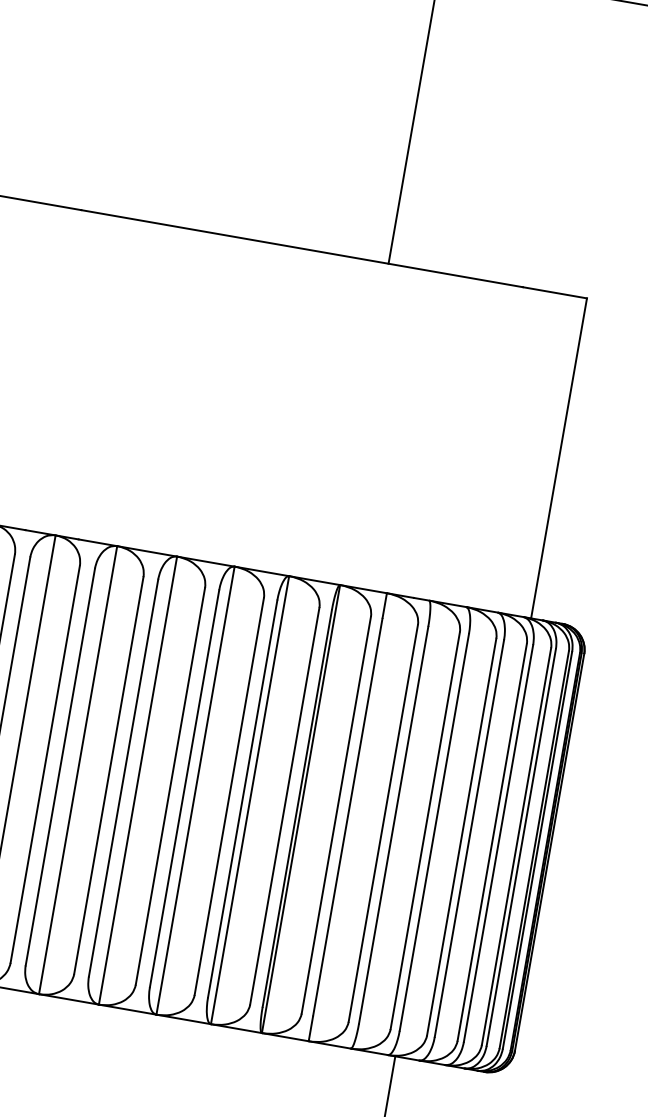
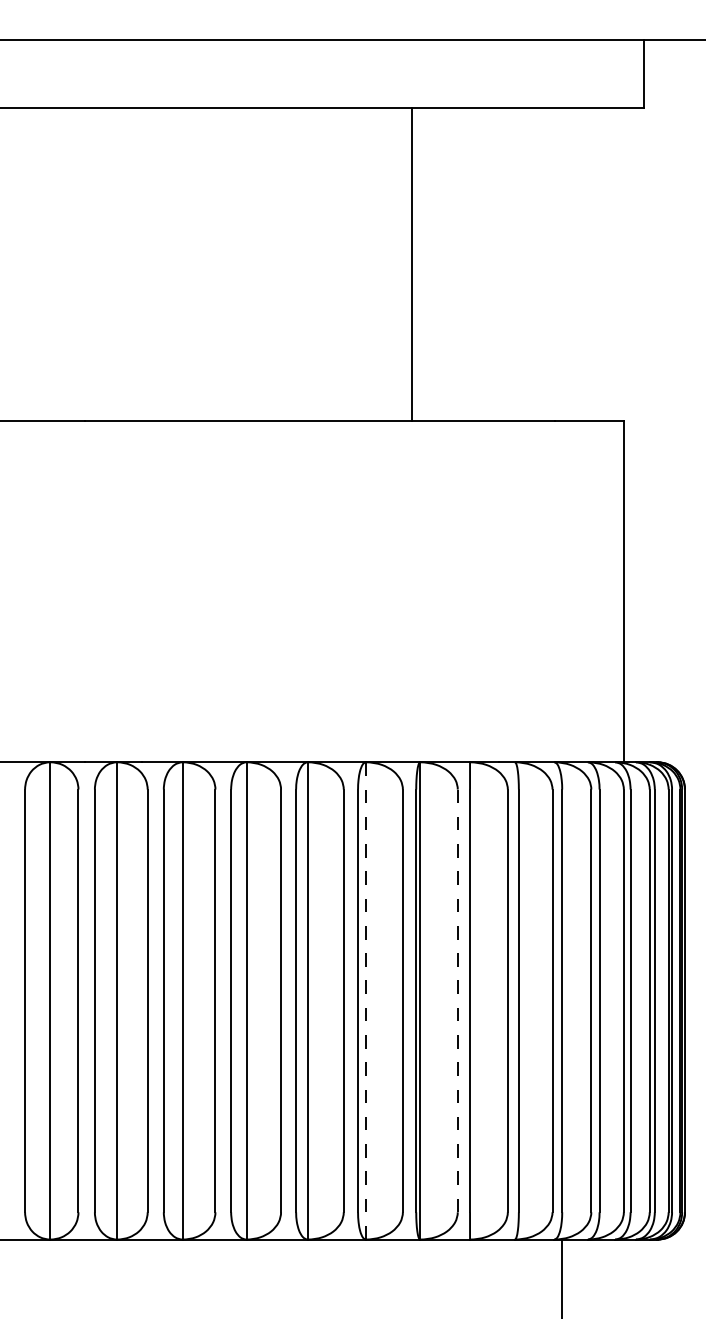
line: (249, 799) -> (365, 1000), solid -> dashed
line: (335, 815) -> (457, 1001), solid -> dashed

